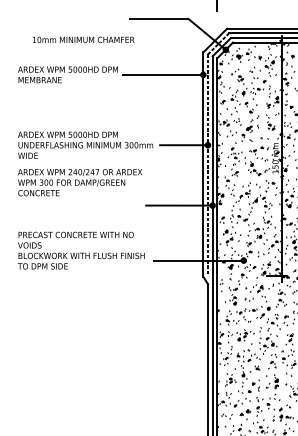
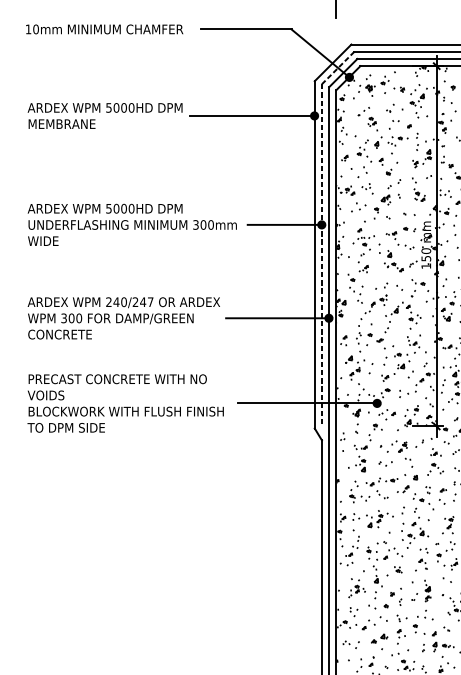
text: (83, 39) -> (104, 28), moved
text: (79, 182) -> (122, 318), moved
text: (80, 250) -> (124, 403), moved

